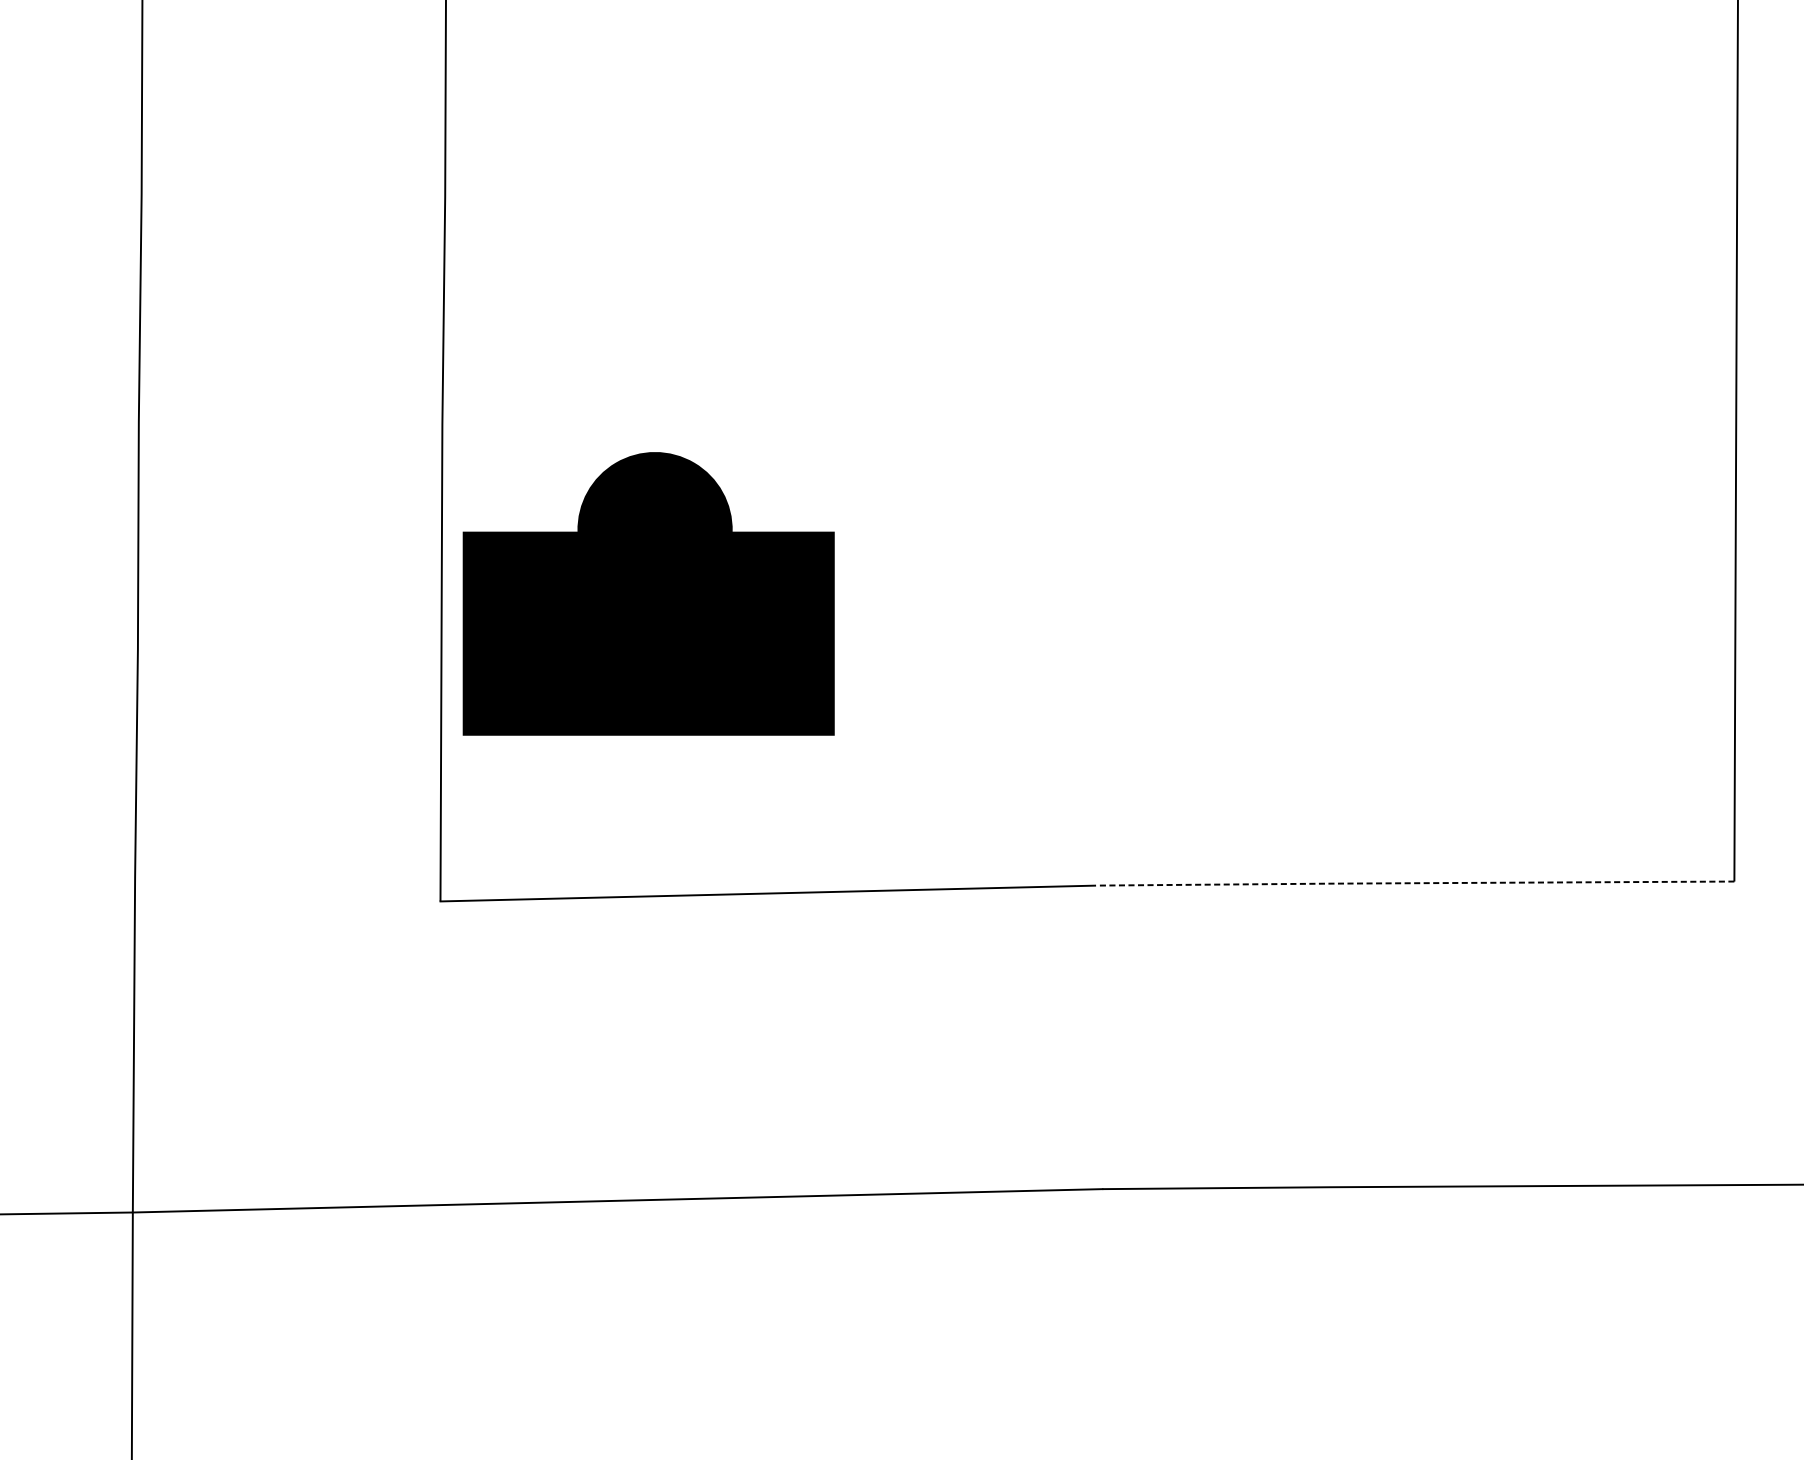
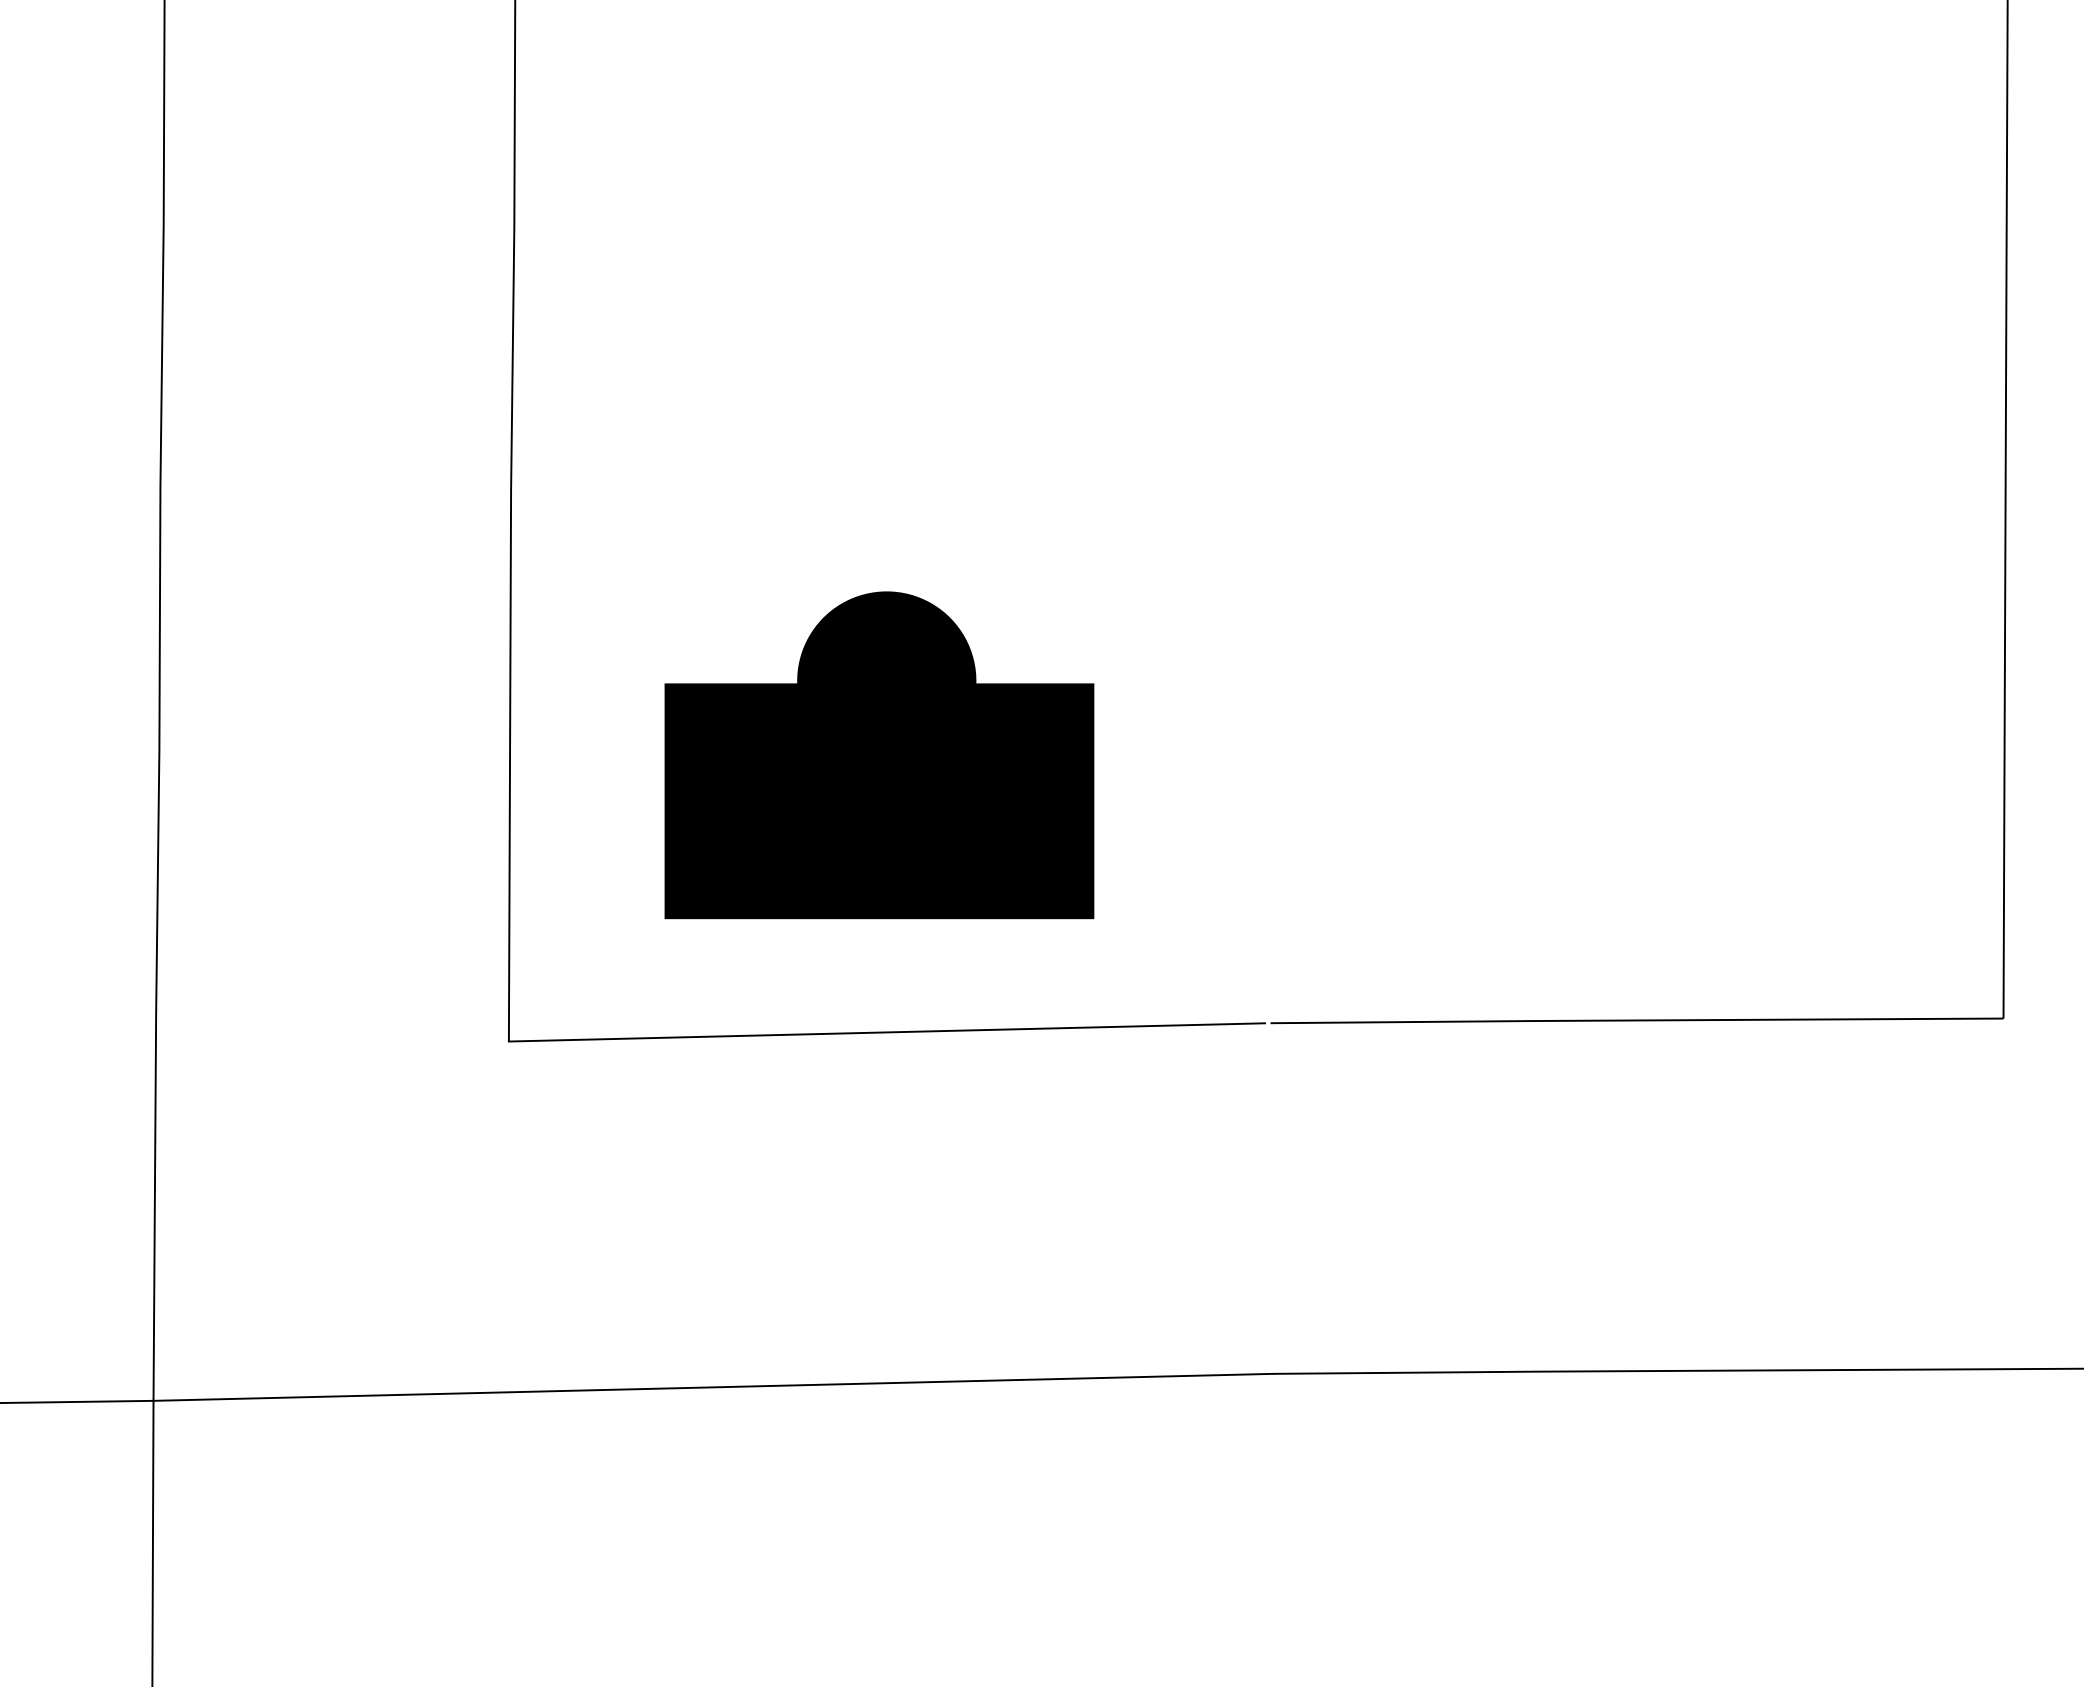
part: (648, 594) -> (879, 755), moved
line: (1417, 883) -> (1637, 1020), dashed -> solid

